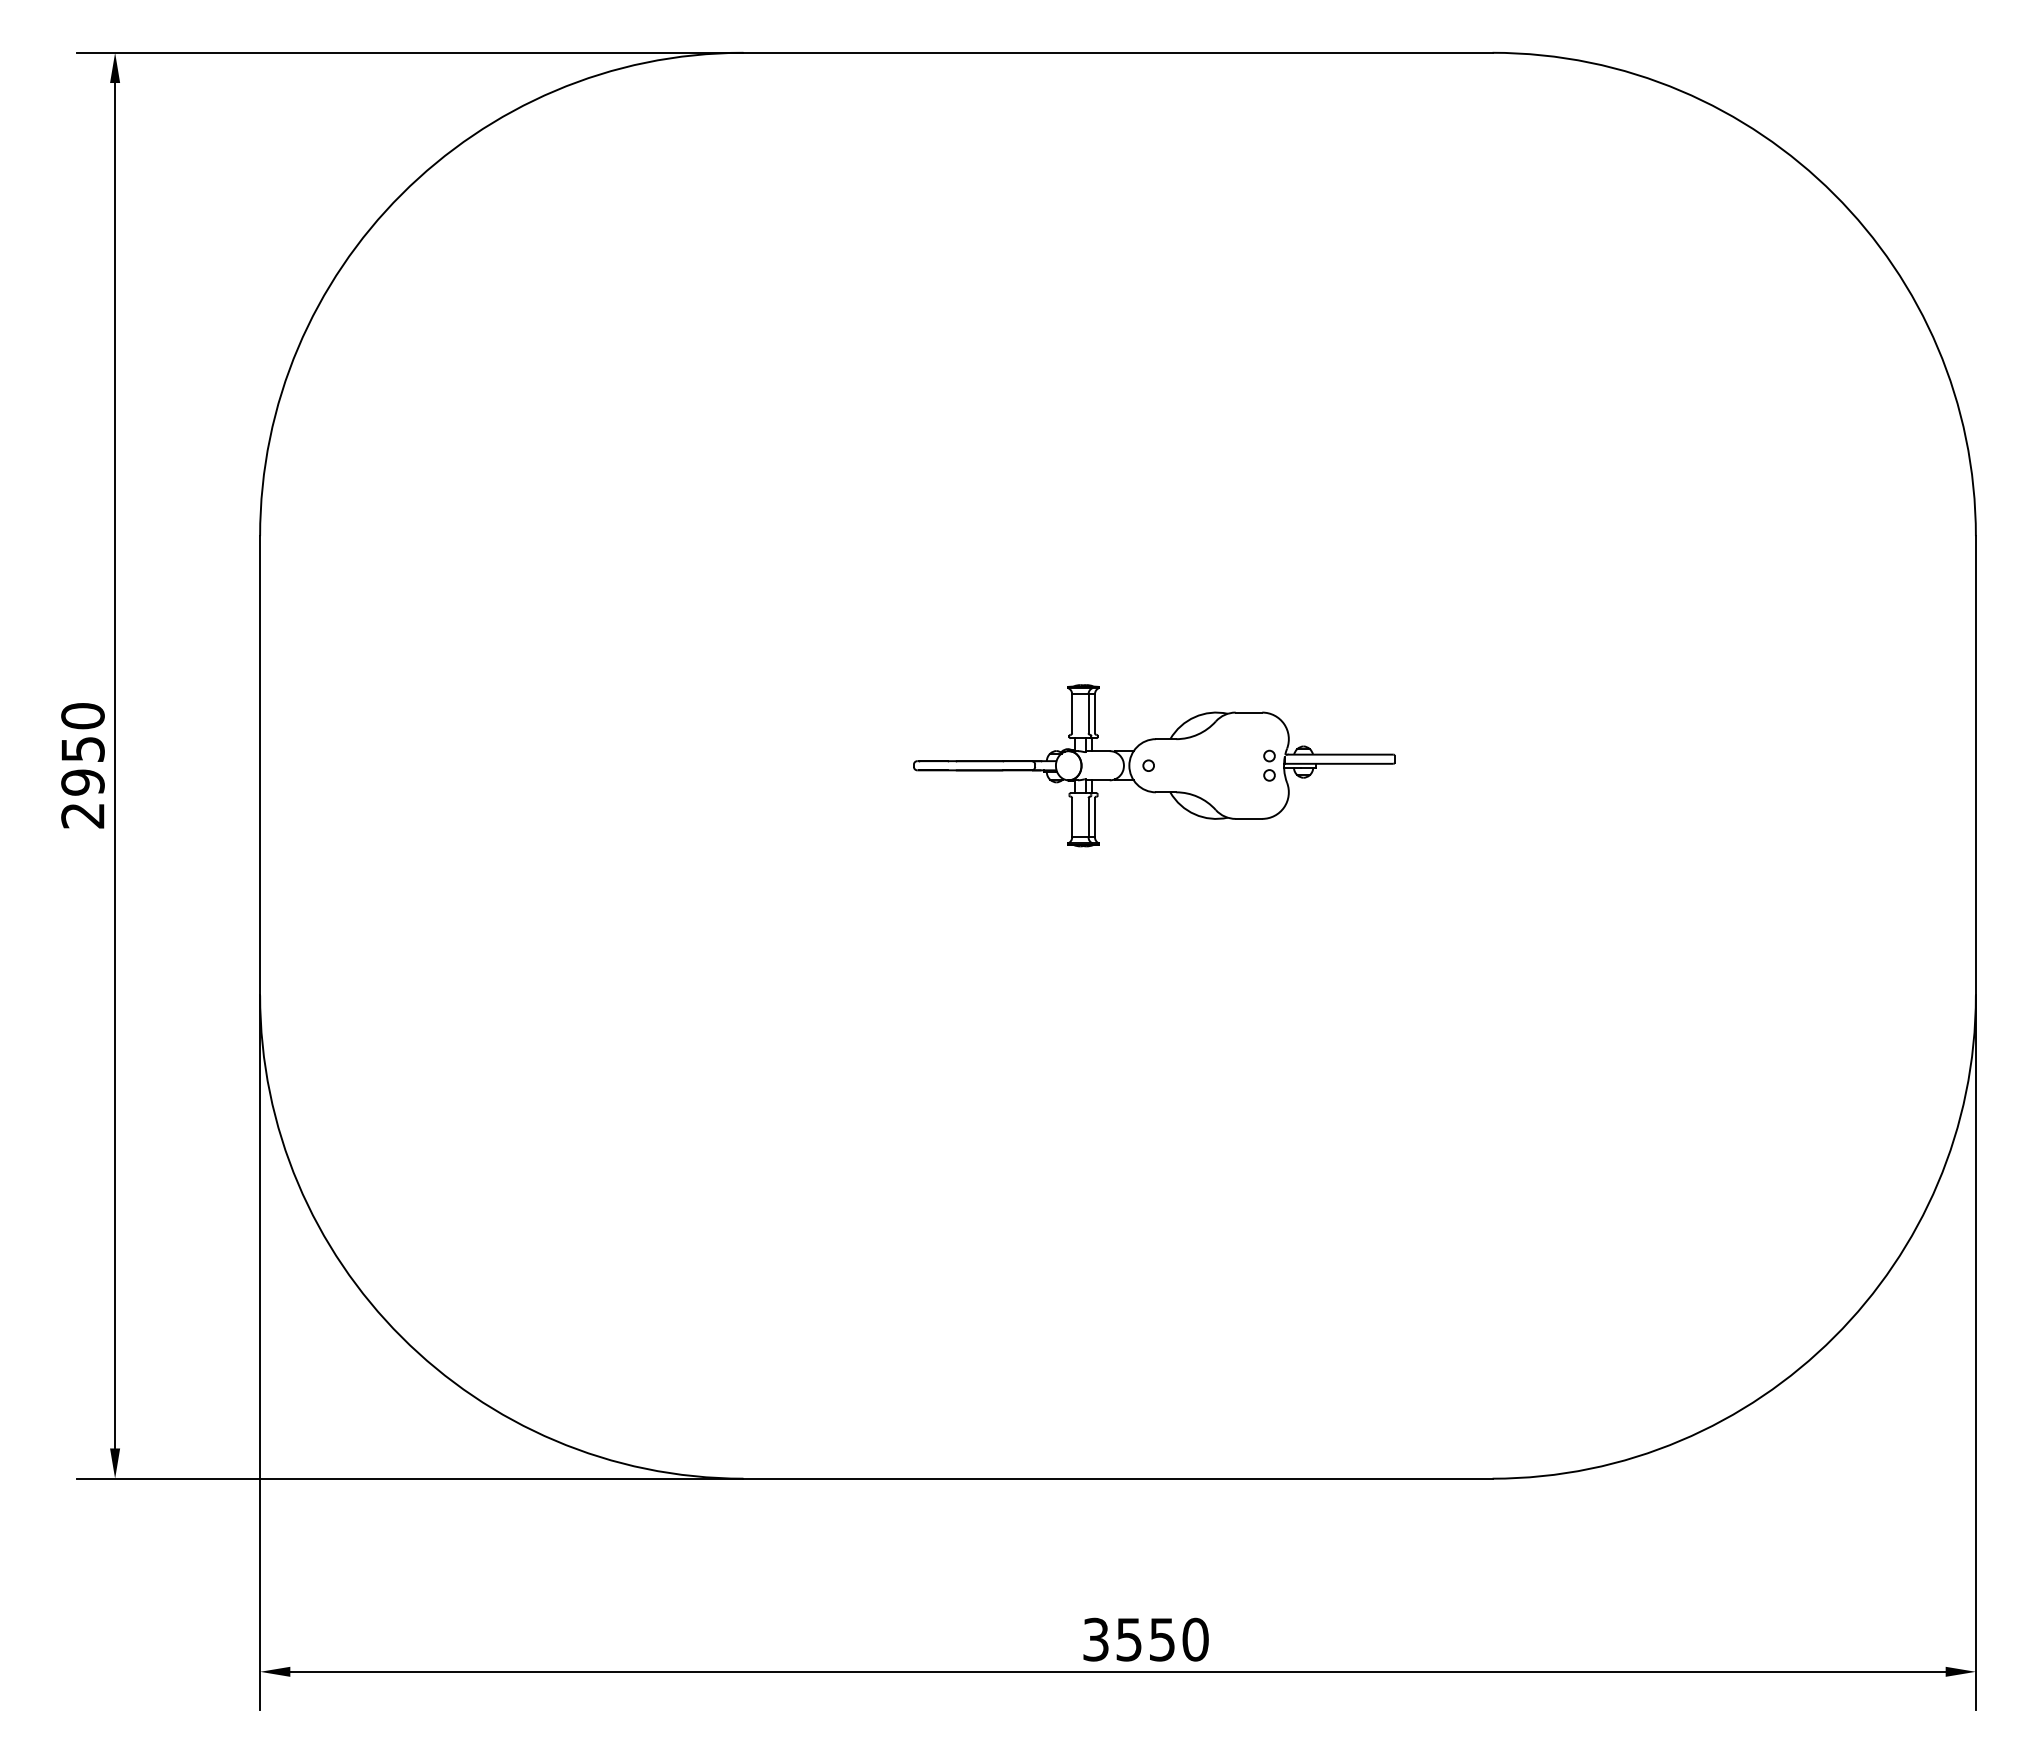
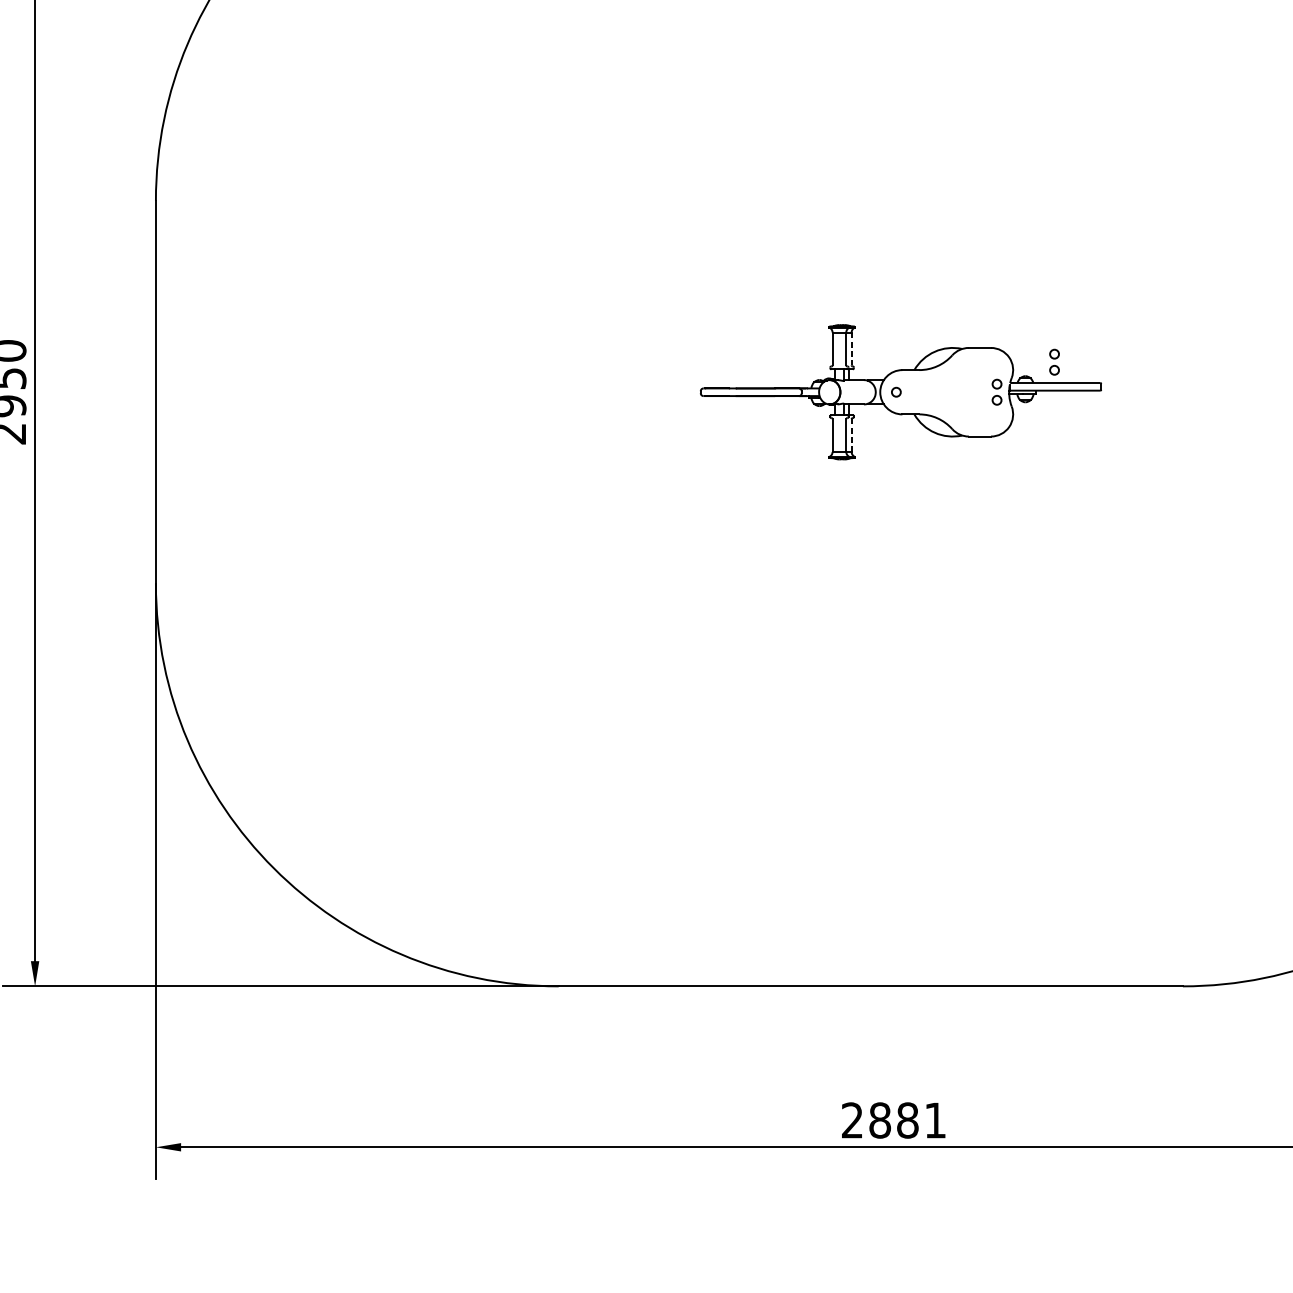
line: (1095, 713) -> (852, 348), solid -> dashed
part: (1338, 729) -> (1054, 362), added
line: (1095, 817) -> (852, 435), solid -> dashed
text: (1145, 1639) -> (893, 1120), 3550 -> 2881

